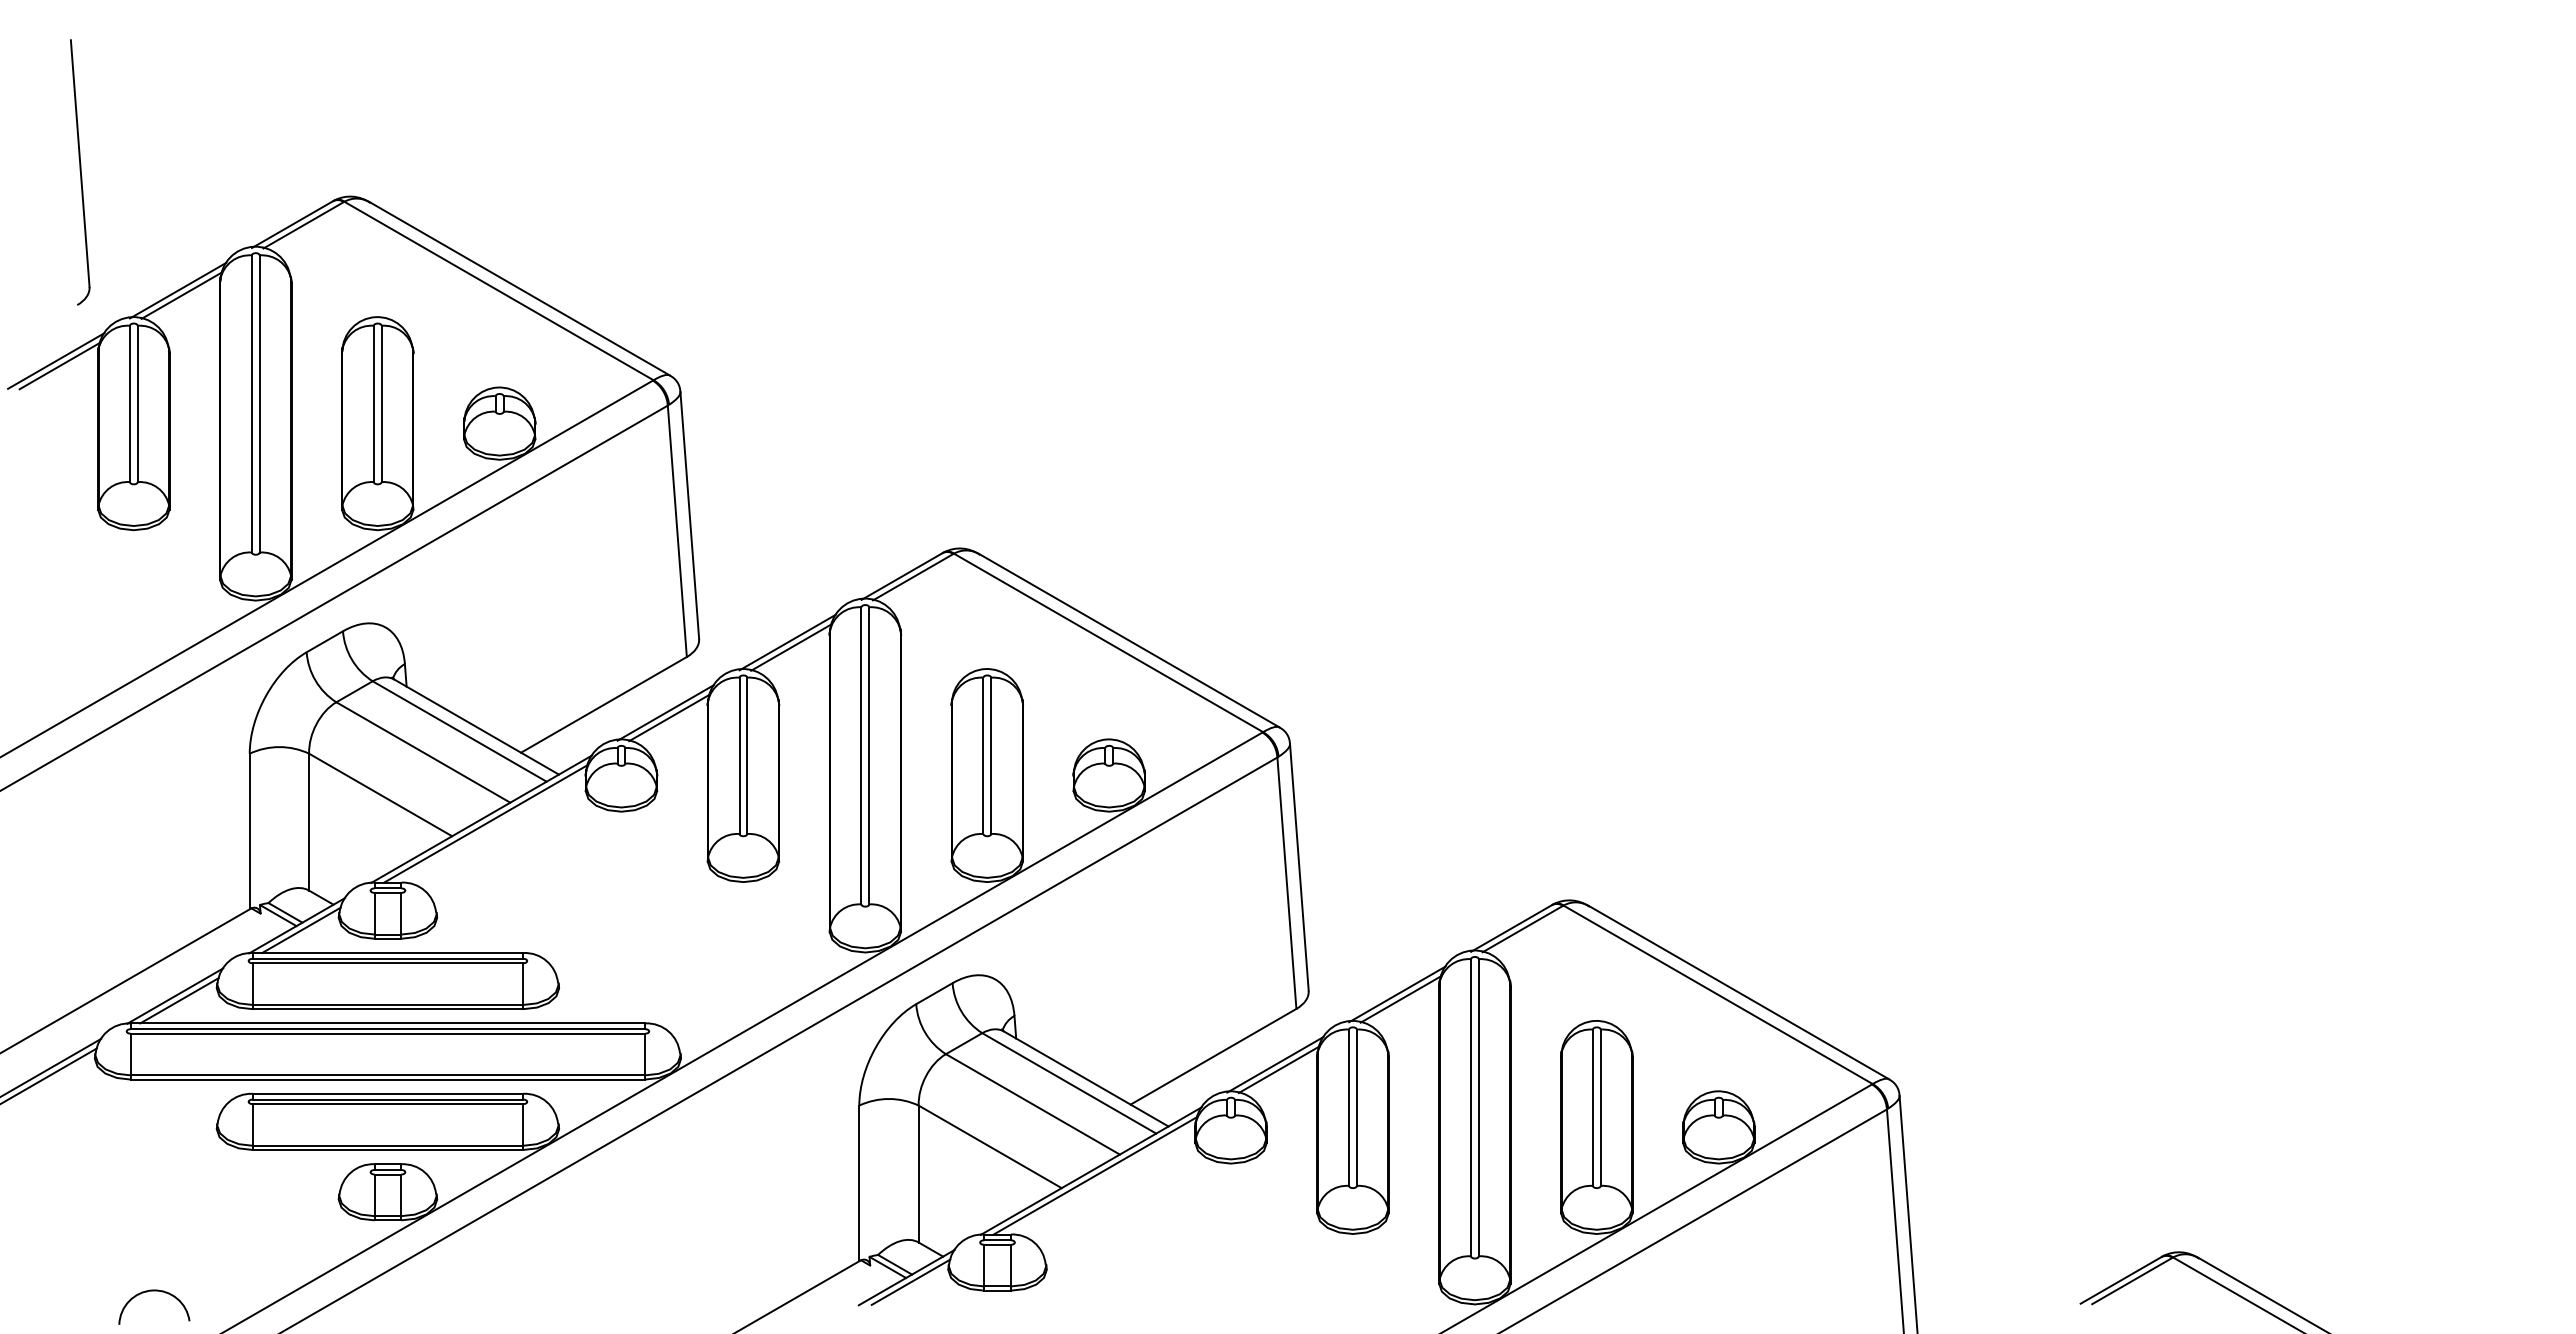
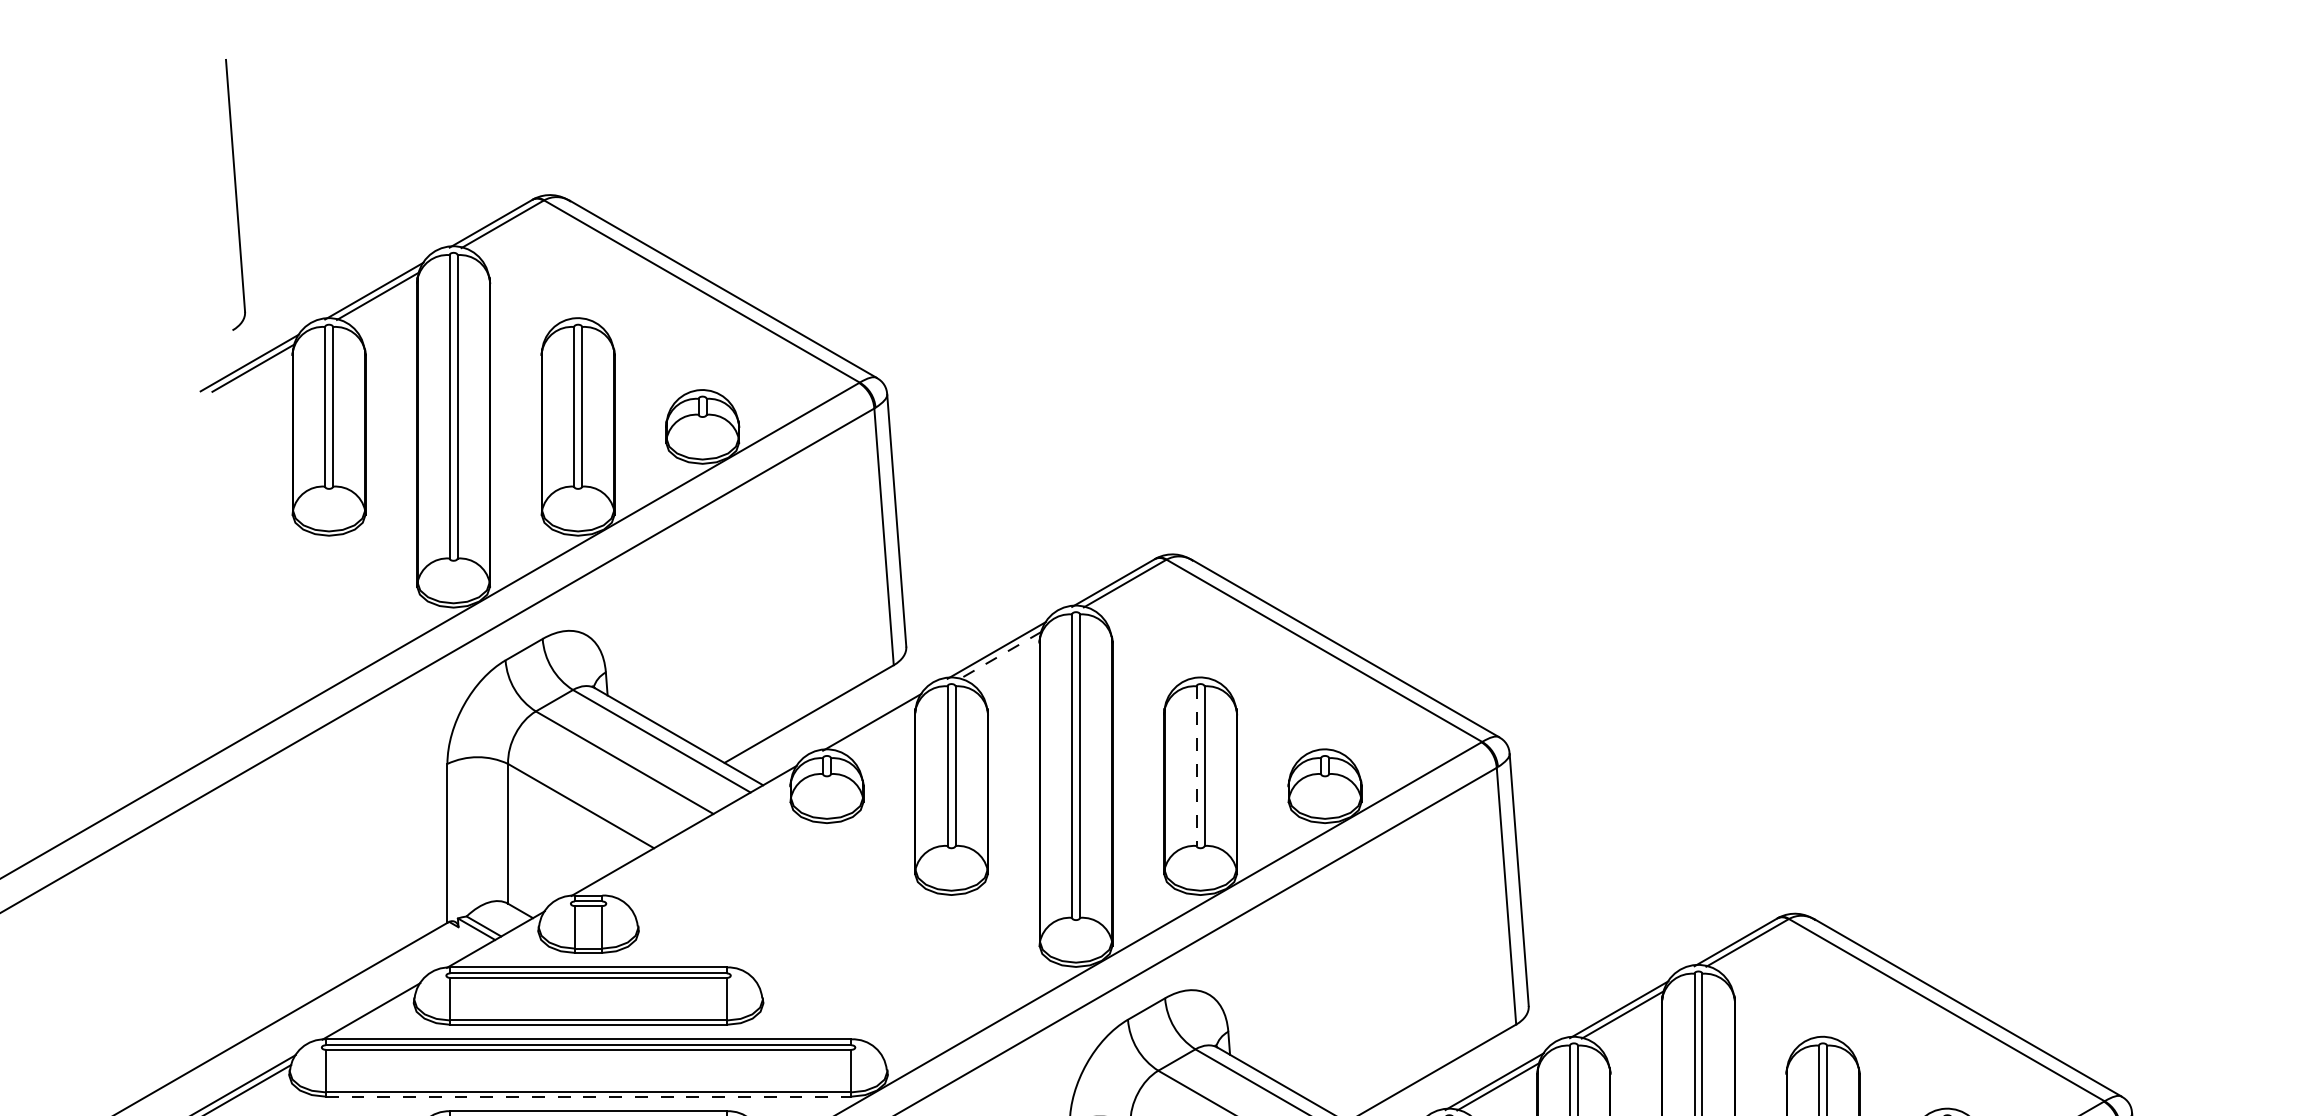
part: (80, 172) -> (235, 194), moved
line: (790, 647) -> (999, 655), solid -> dashed
line: (669, 717) -> (876, 726), removed
line: (983, 756) -> (1196, 766), solid -> dashed
line: (485, 823) -> (688, 835), removed
line: (301, 930) -> (500, 944), removed
line: (179, 1000) -> (375, 1015), removed
line: (388, 1079) -> (589, 1096), solid -> dashed

